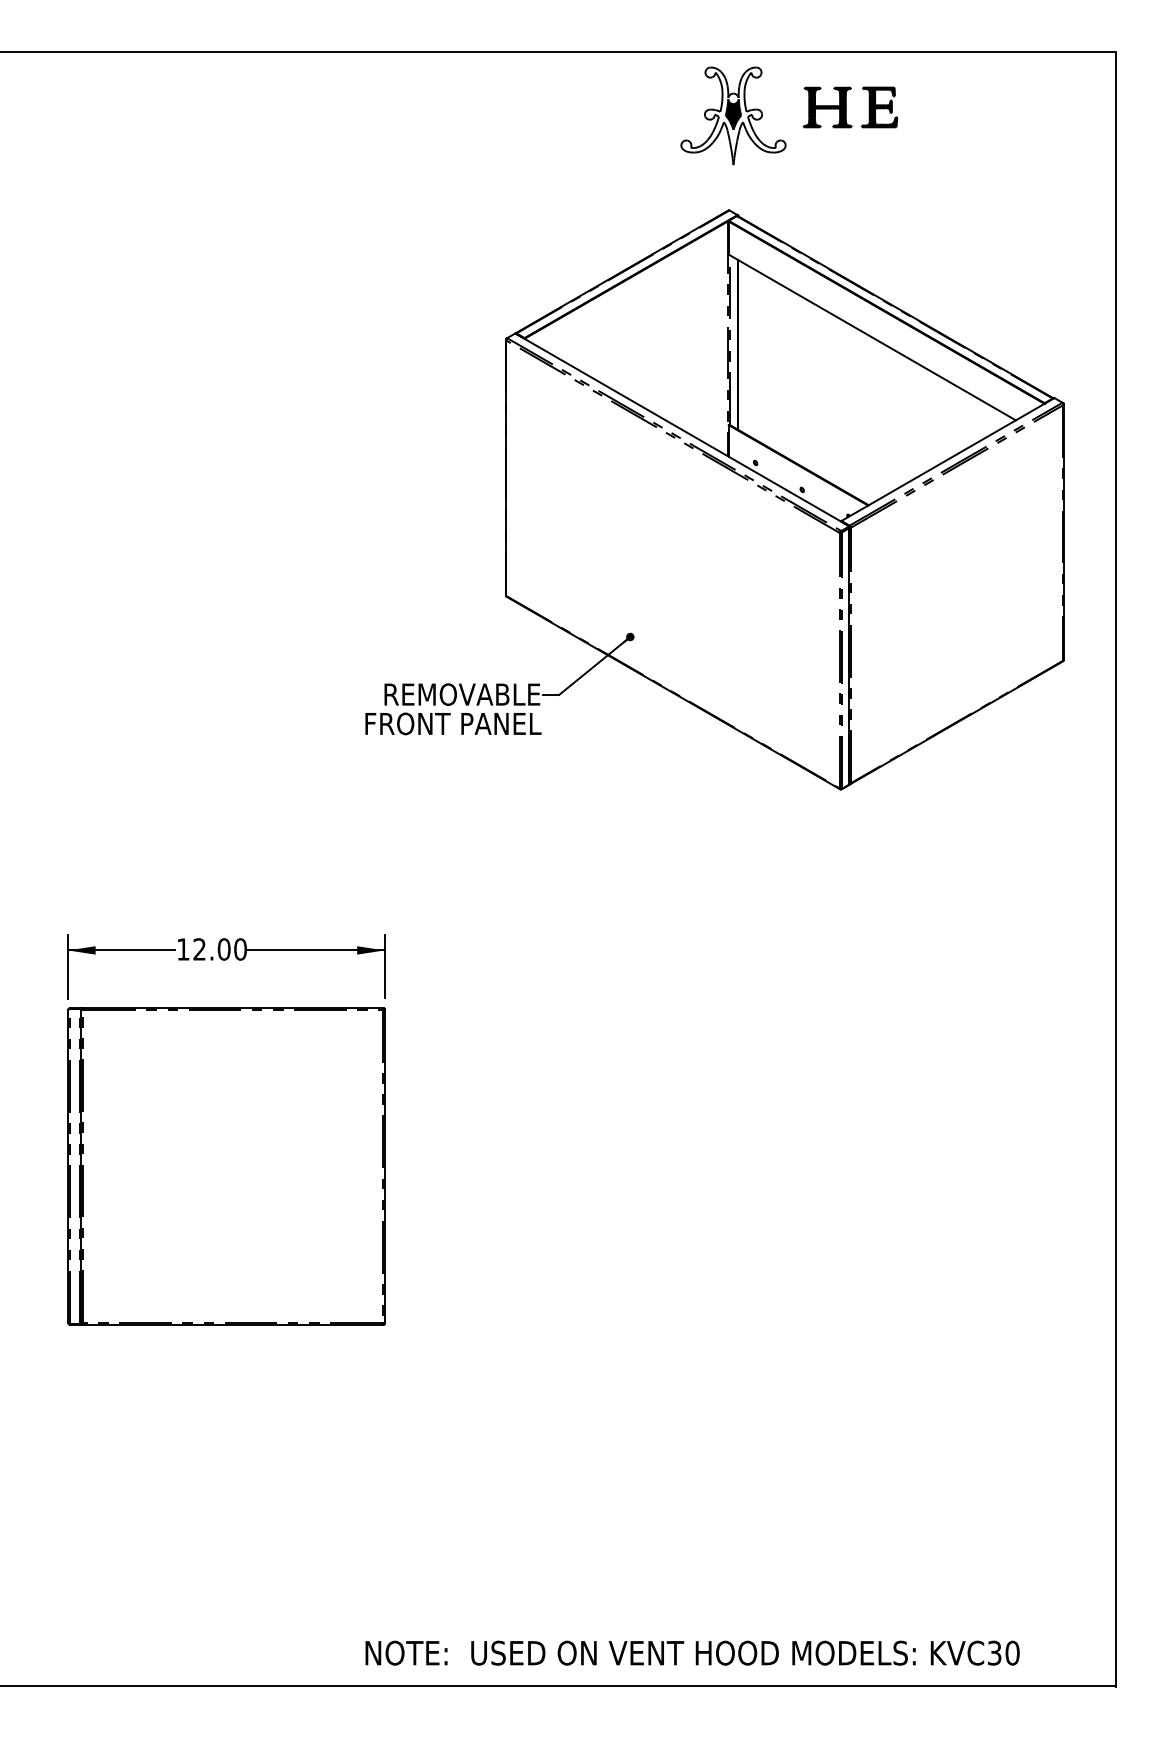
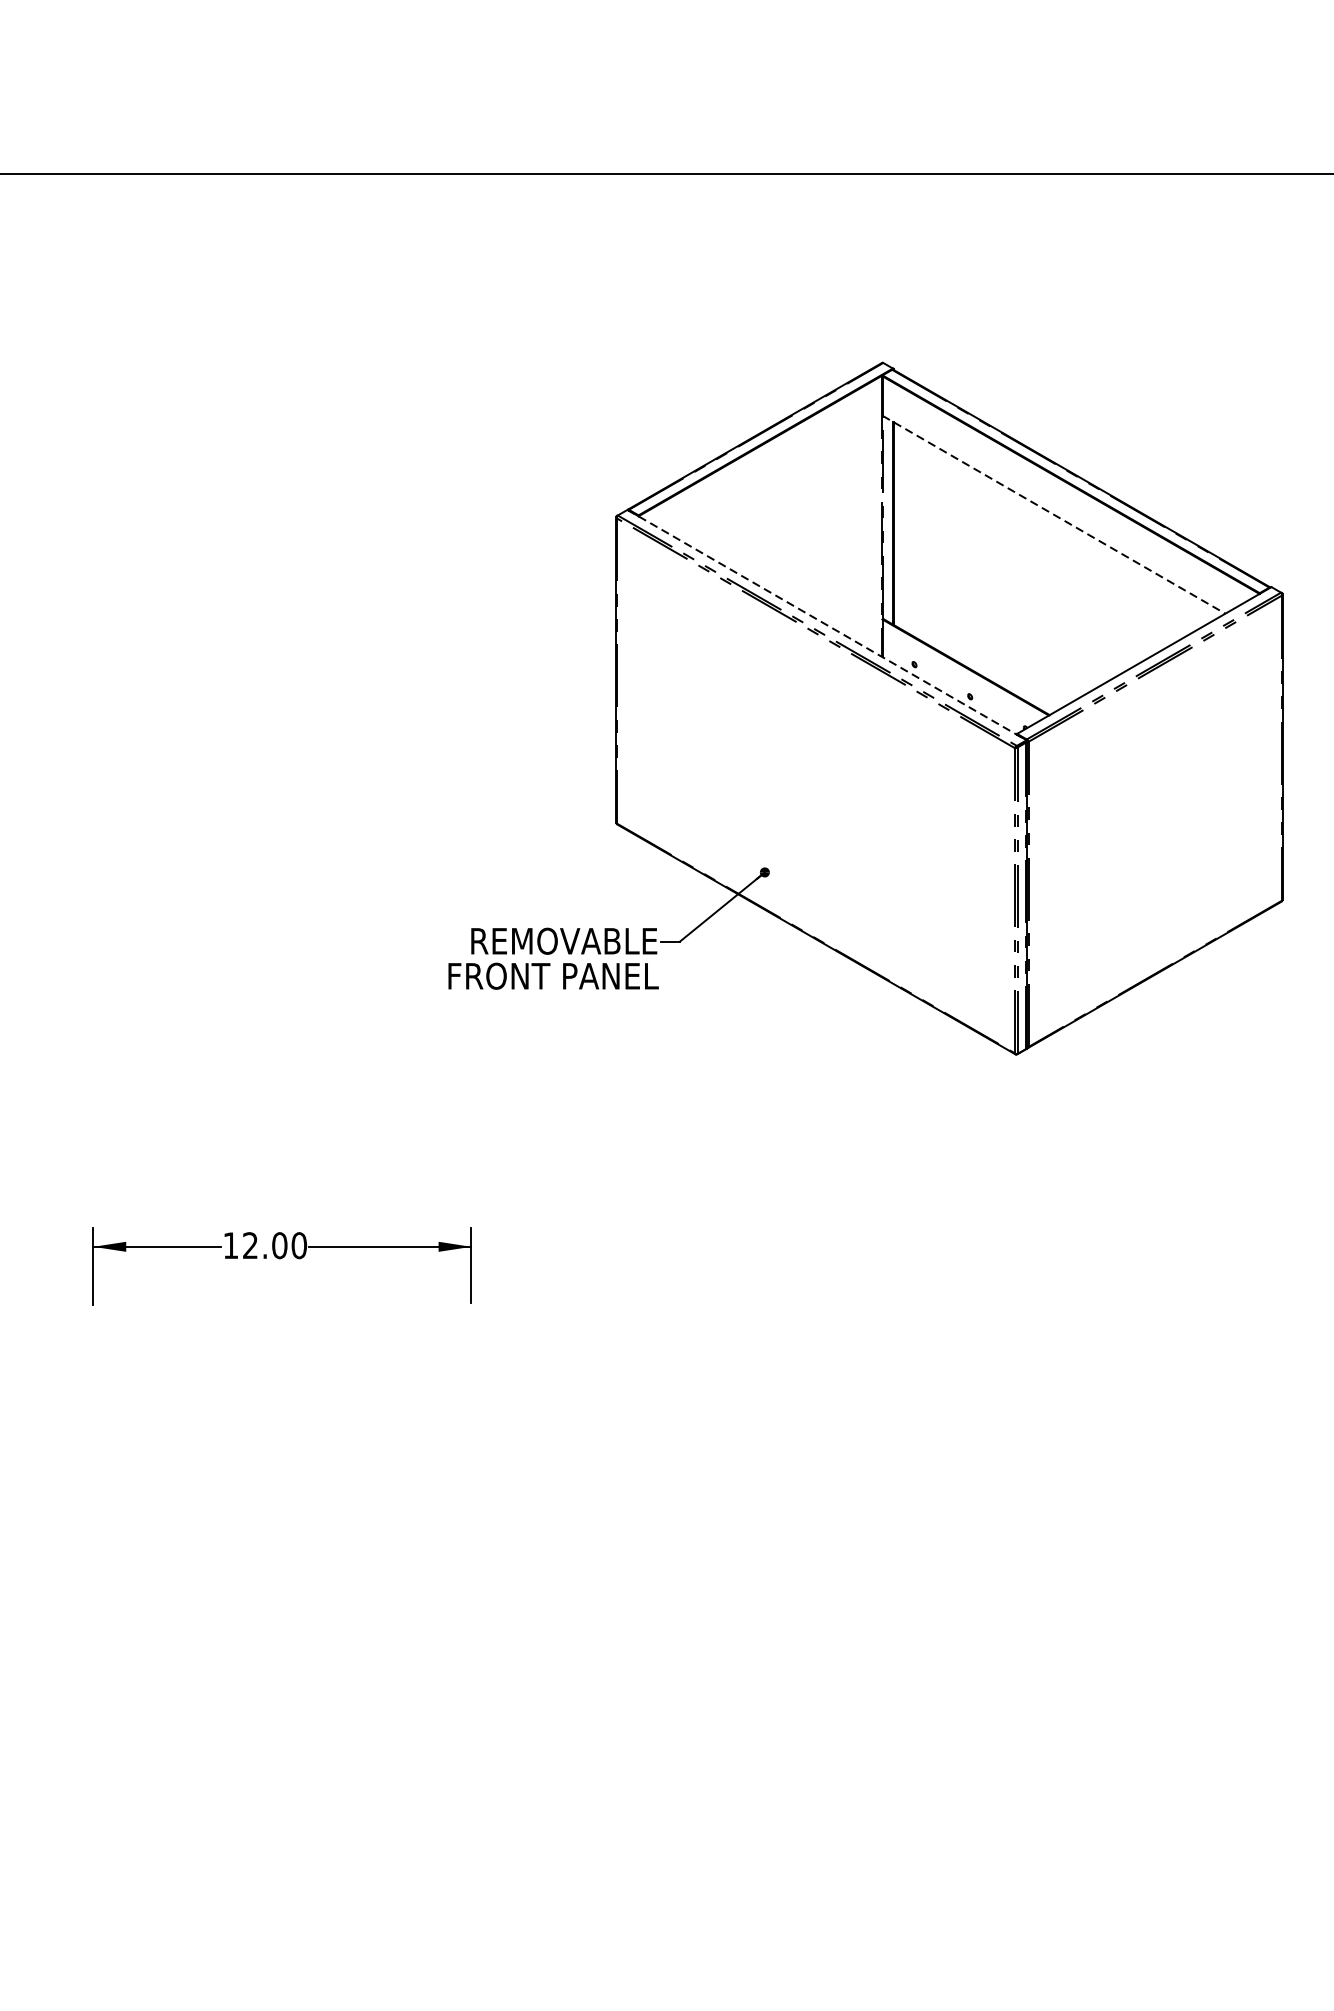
part: (802, 126) -> (970, 262), removed
line: (872, 337) -> (1054, 514), solid -> dashed
line: (682, 429) -> (827, 624), solid -> dashed
part: (226, 1166) -> (282, 1504), removed

